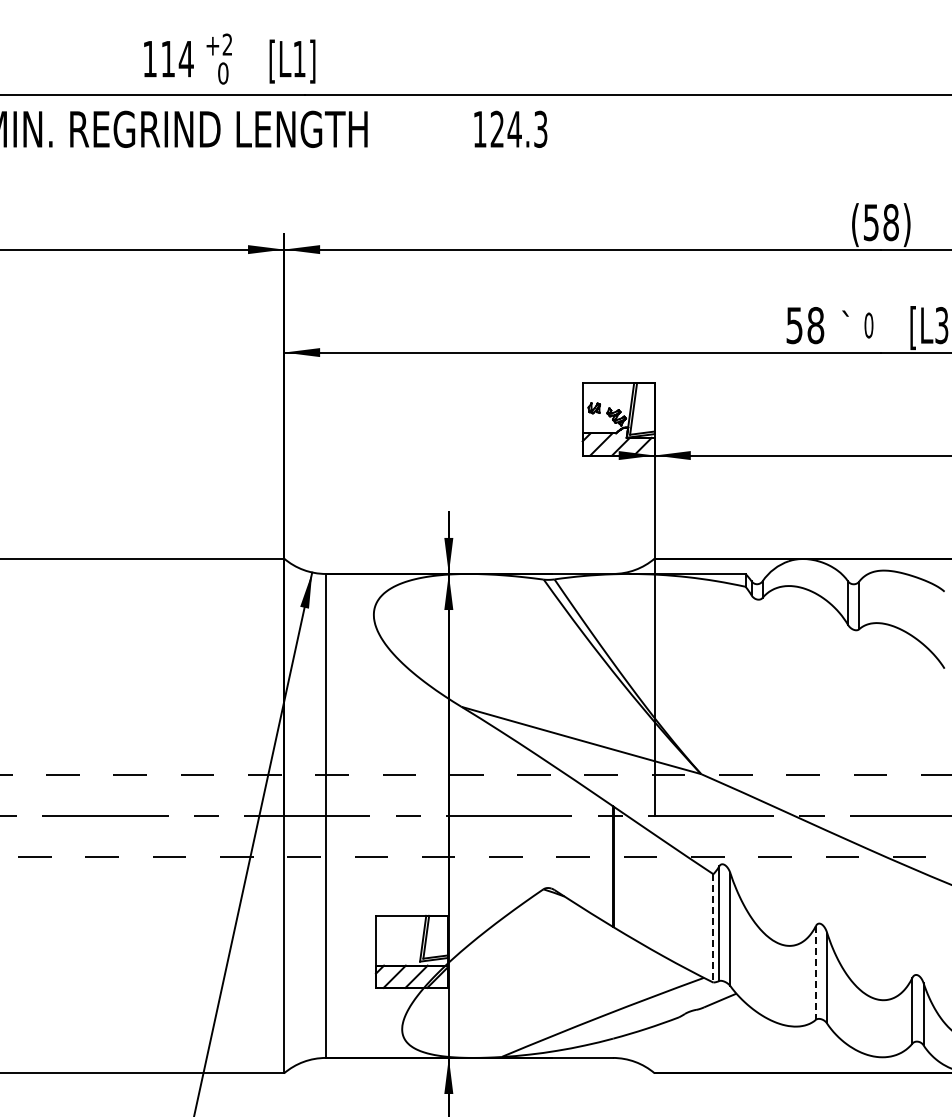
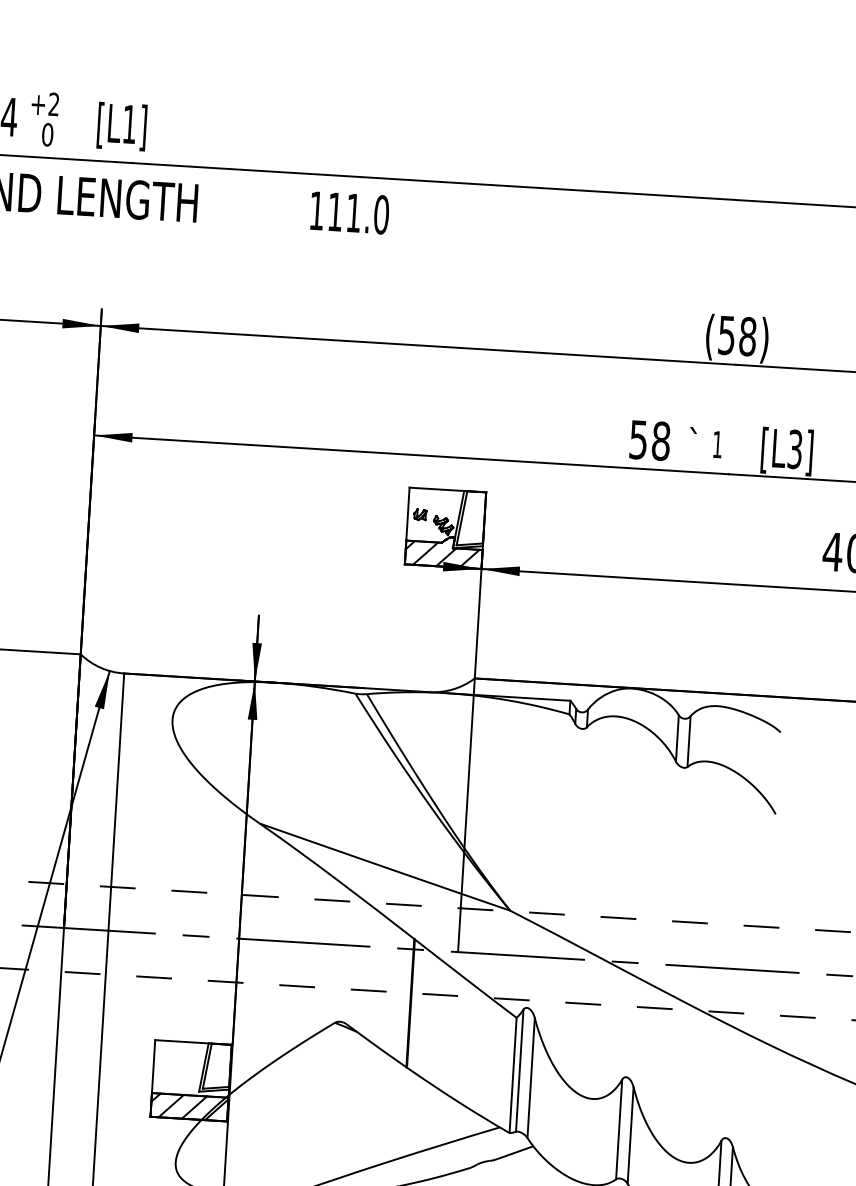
text: (518, 128) -> (357, 212), 124.3 -> 111.0
text: (868, 325) -> (717, 444), 0 -> 1
line: (713, 928) -> (513, 1075), dashed -> solid
line: (815, 972) -> (618, 1128), dashed -> solid

